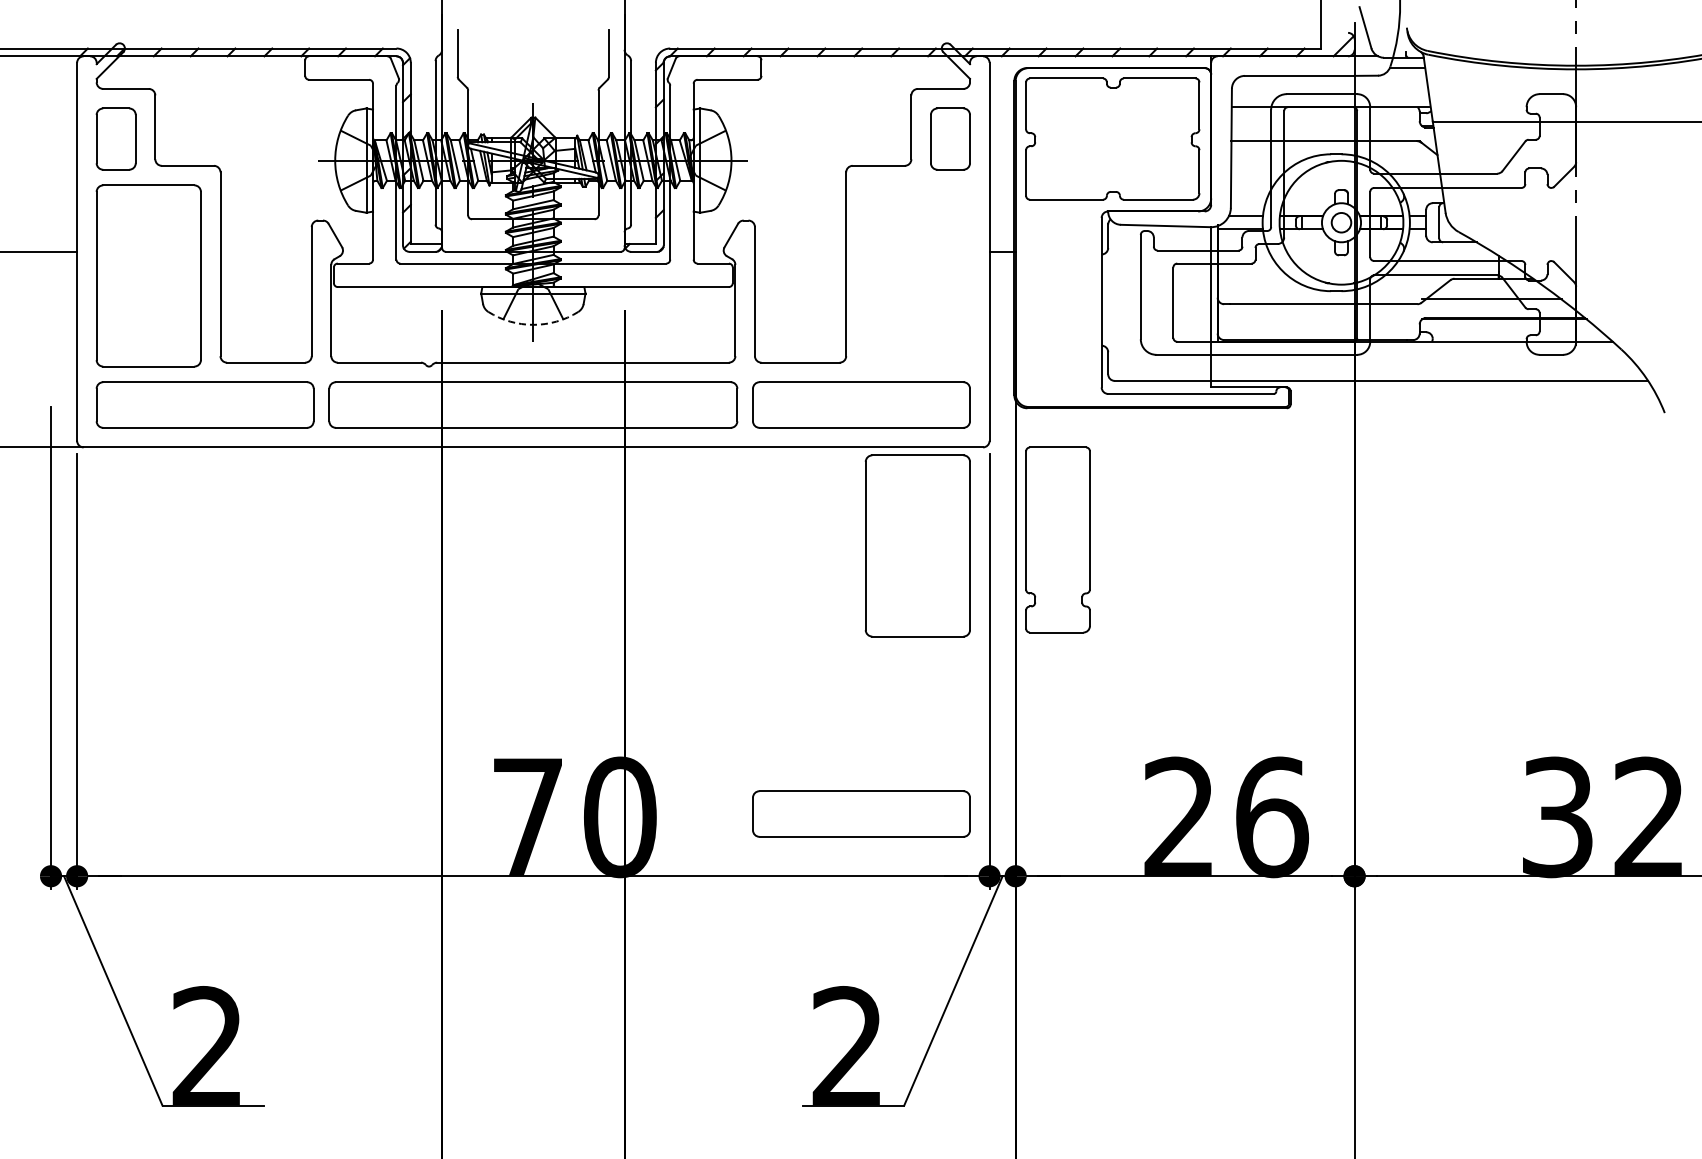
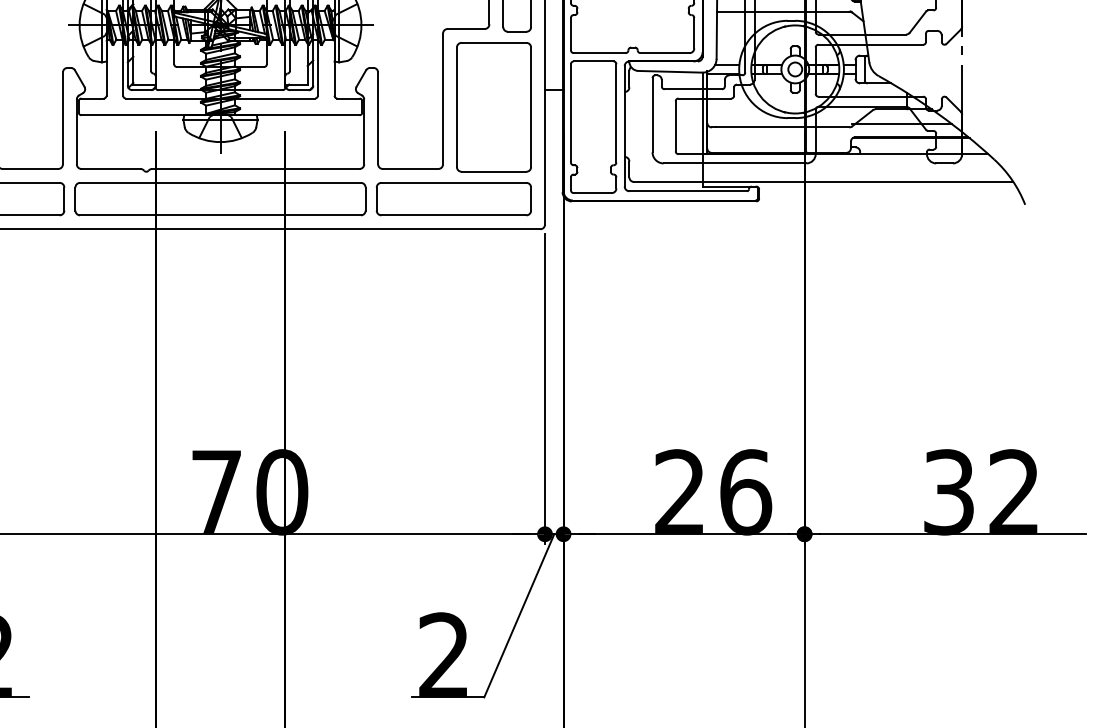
arc: (533, 324) -> (220, 141), dashed -> solid
part: (1057, 539) -> (593, 126), moved
part: (917, 545) -> (493, 106), moved
part: (861, 813) -> (453, 489), removed

